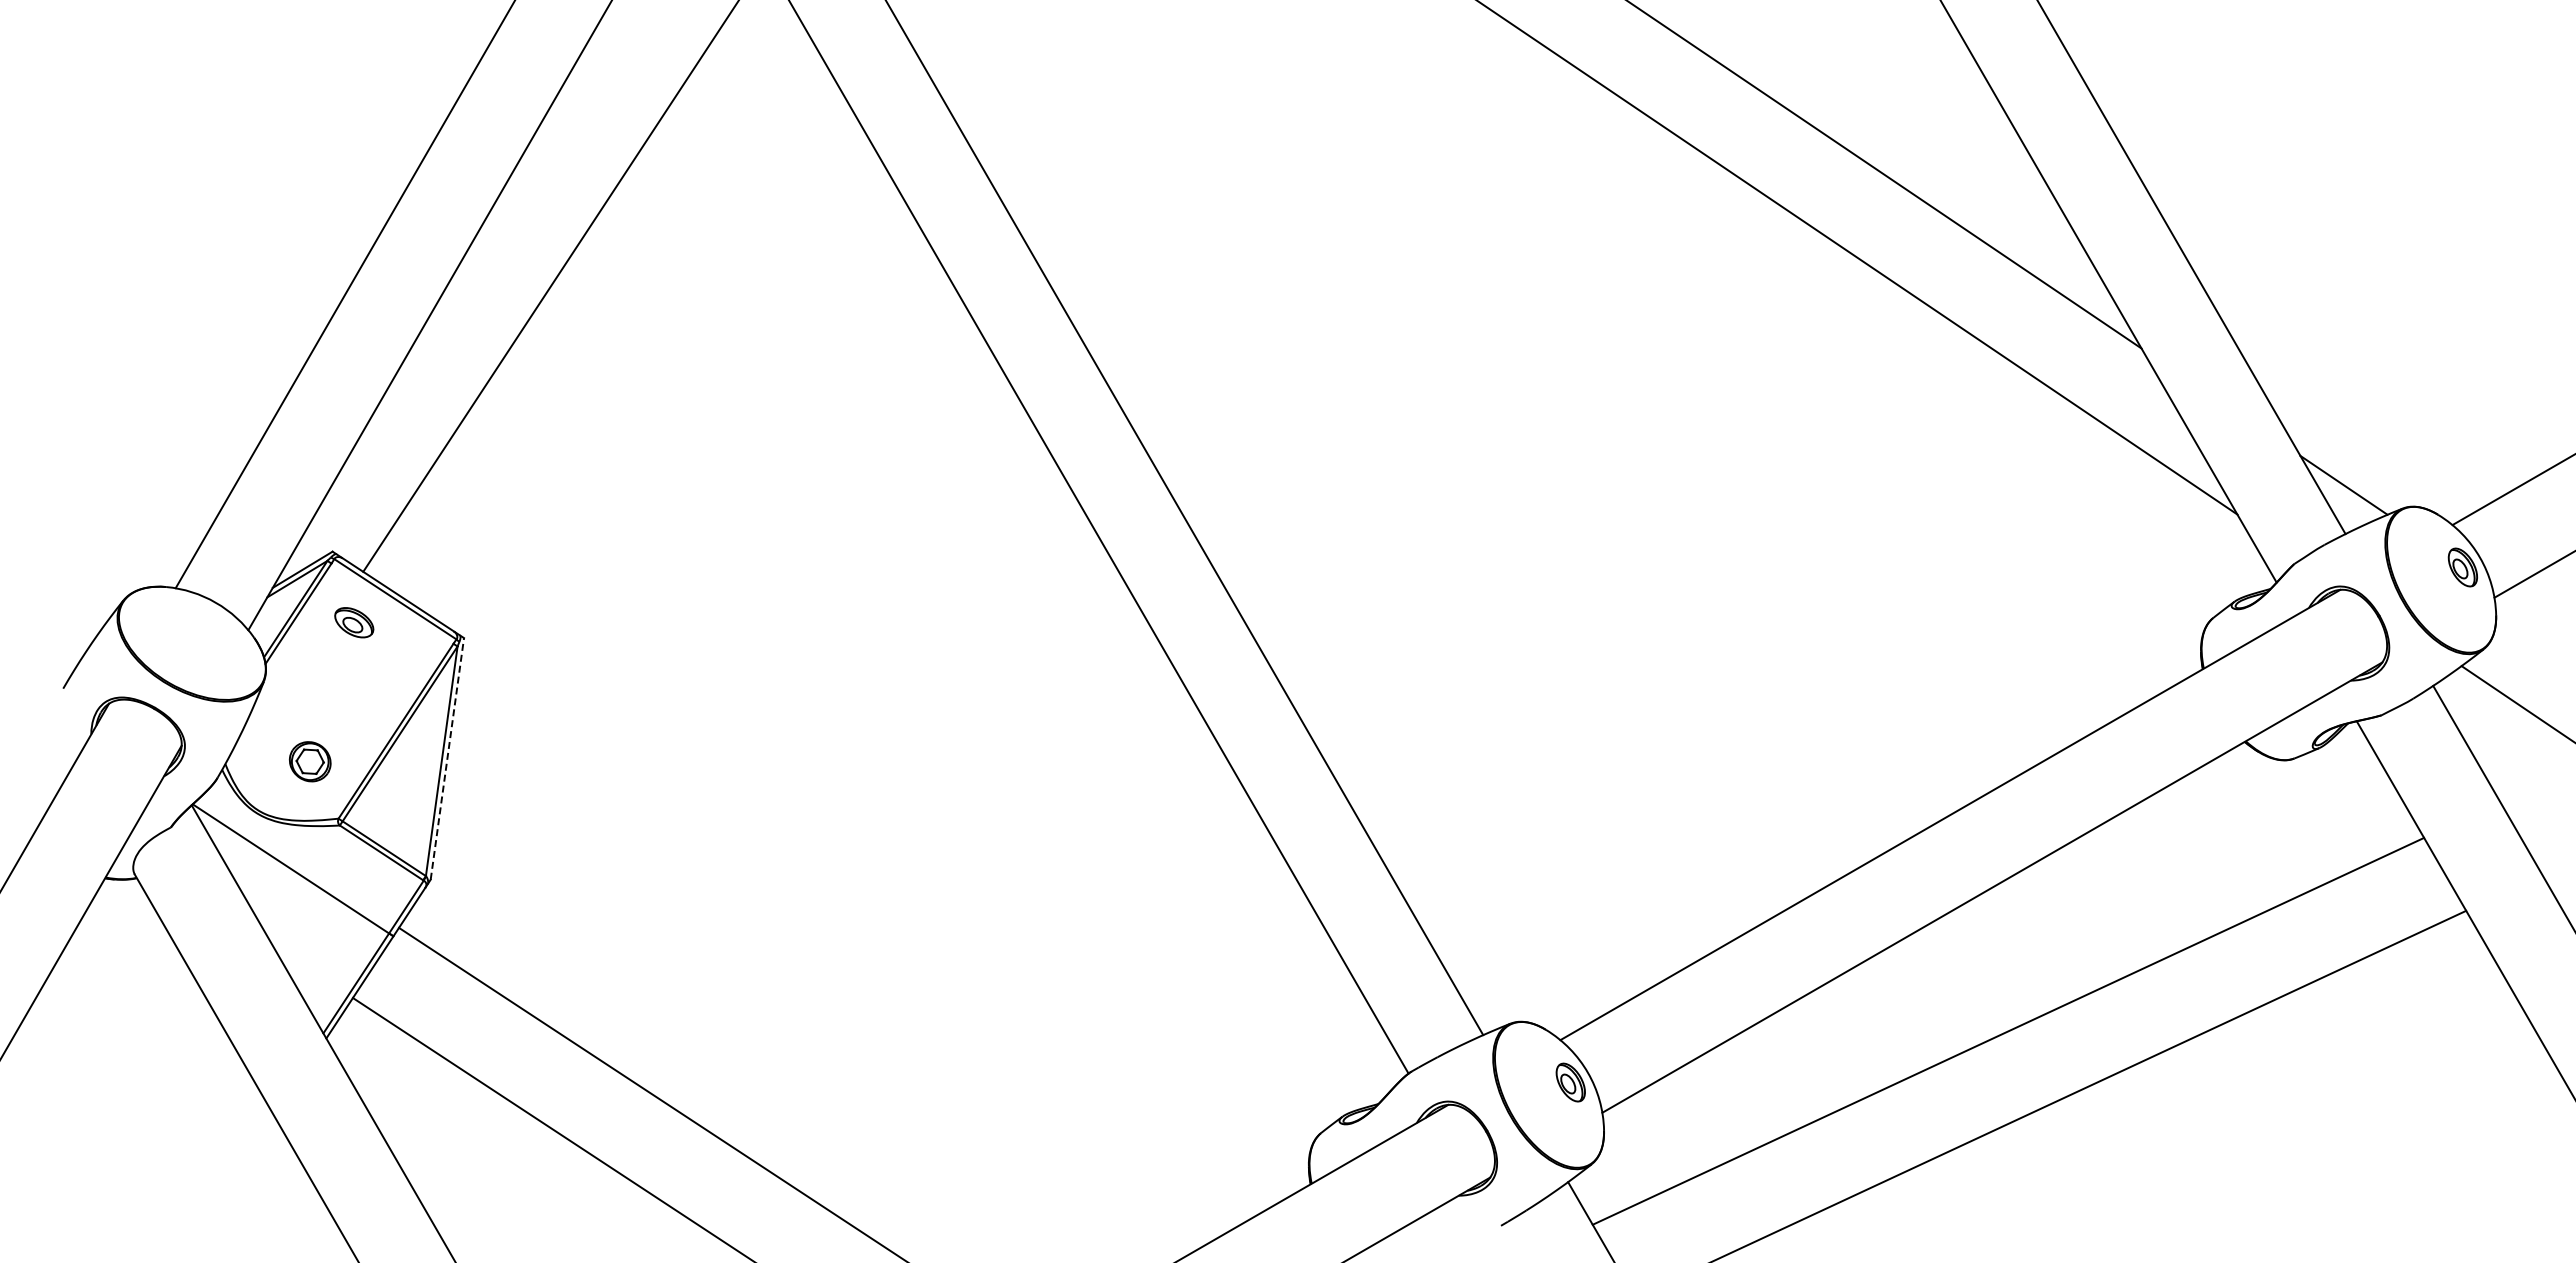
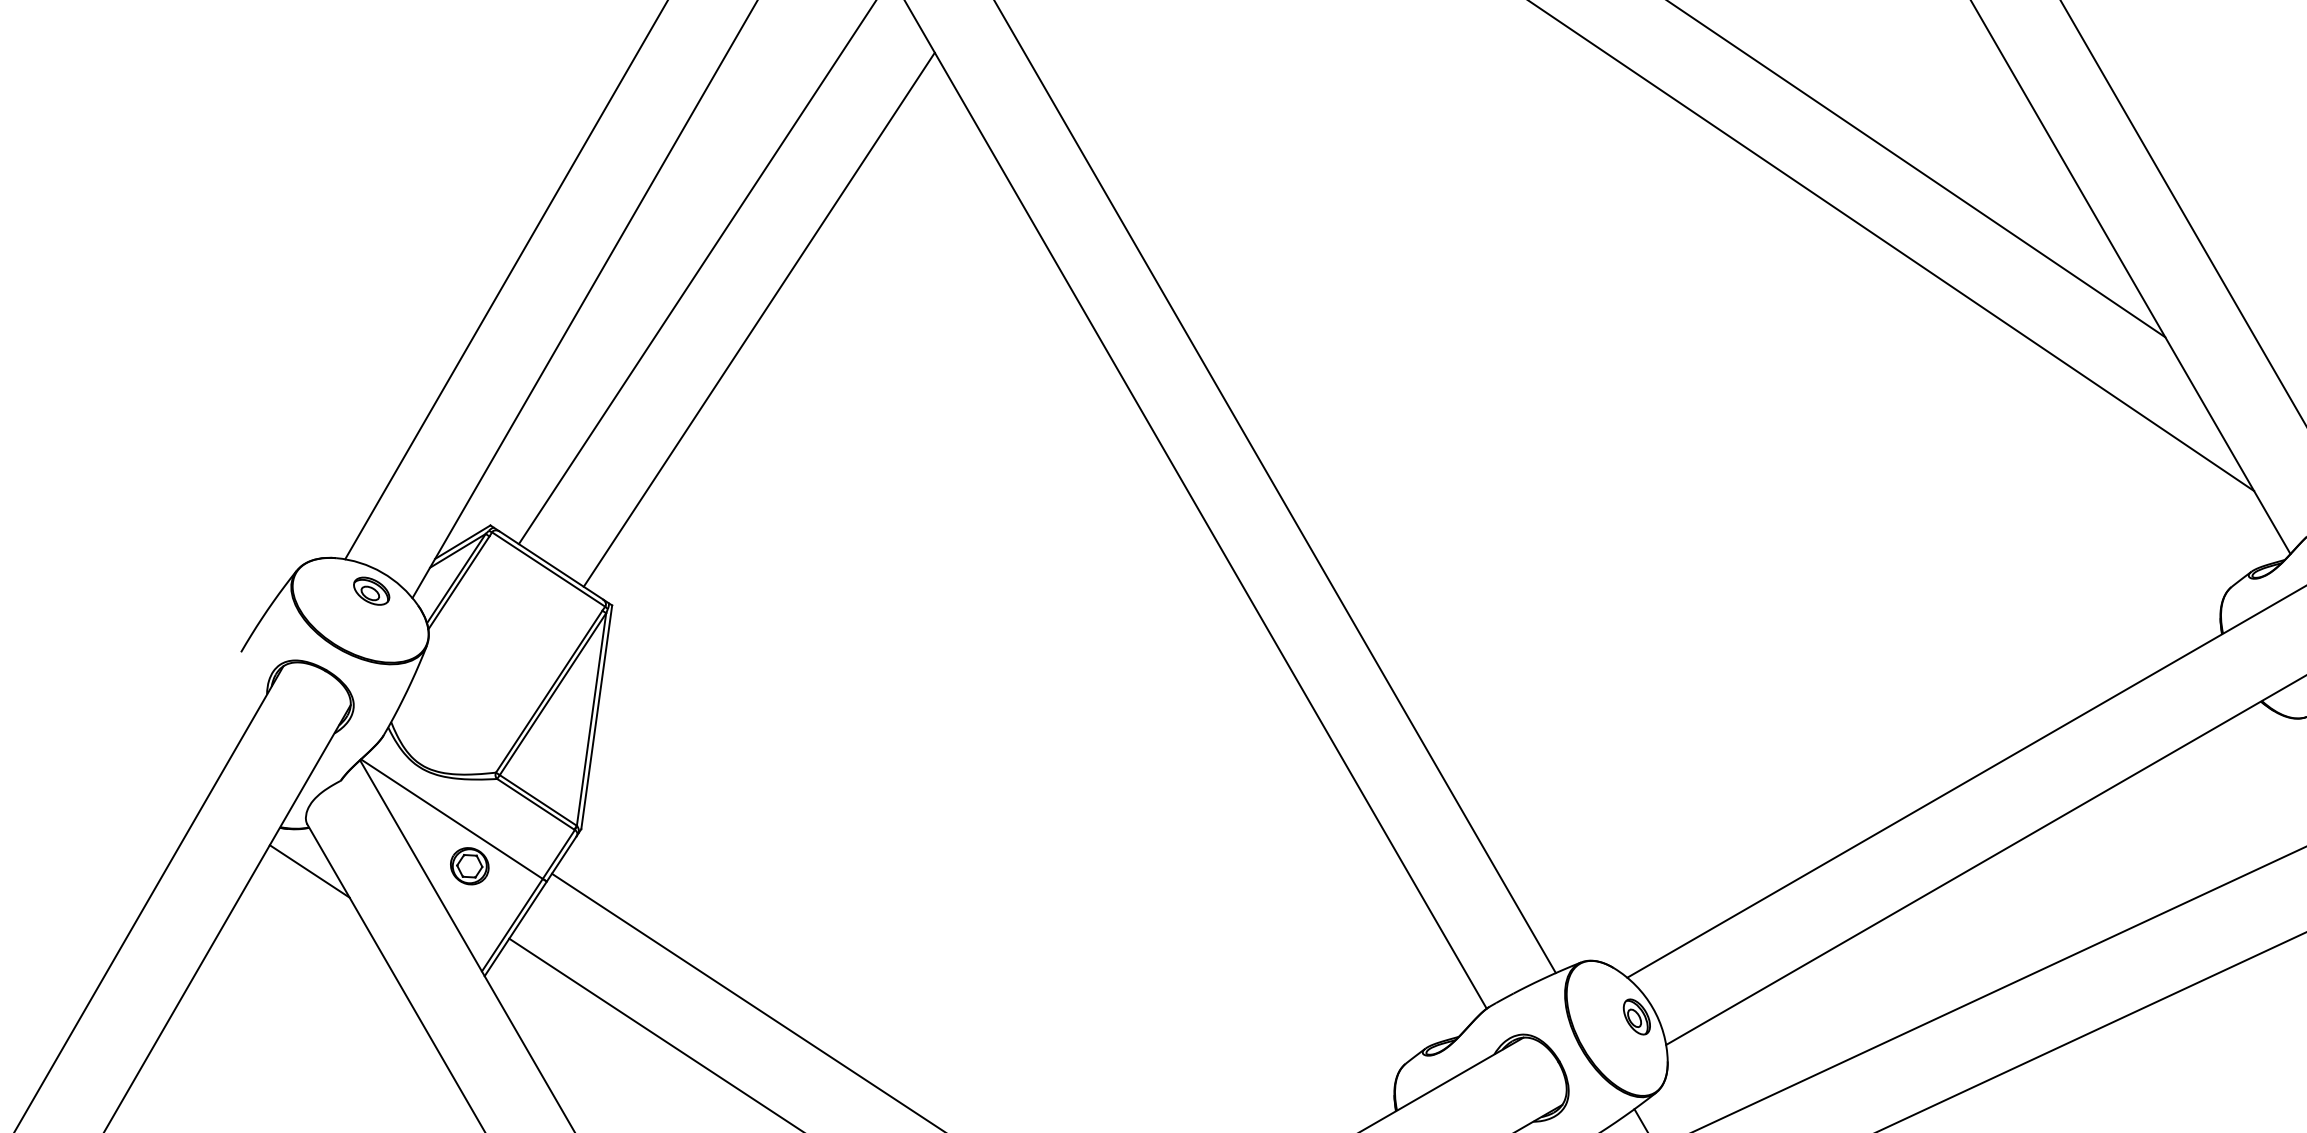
line: (622, 329) -> (758, 319), added
part: (354, 622) -> (371, 591), moved
line: (447, 758) -> (596, 716), dashed -> solid
part: (309, 761) -> (469, 866), moved
line: (137, 925) -> (309, 871), added

